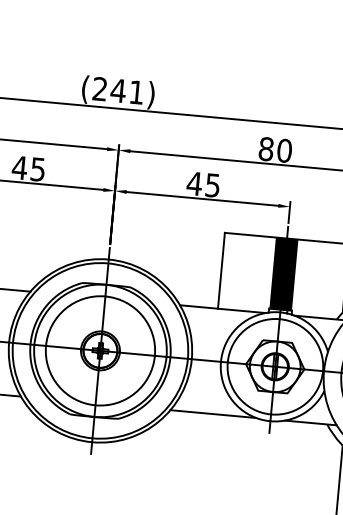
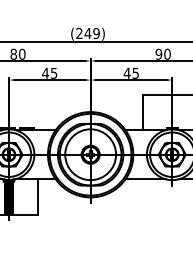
text: (136, 92) -> (96, 33), (241) -> (249)
text: (265, 149) -> (158, 54), 80 -> 90
fill: (284, 274) -> (172, 111), removed

